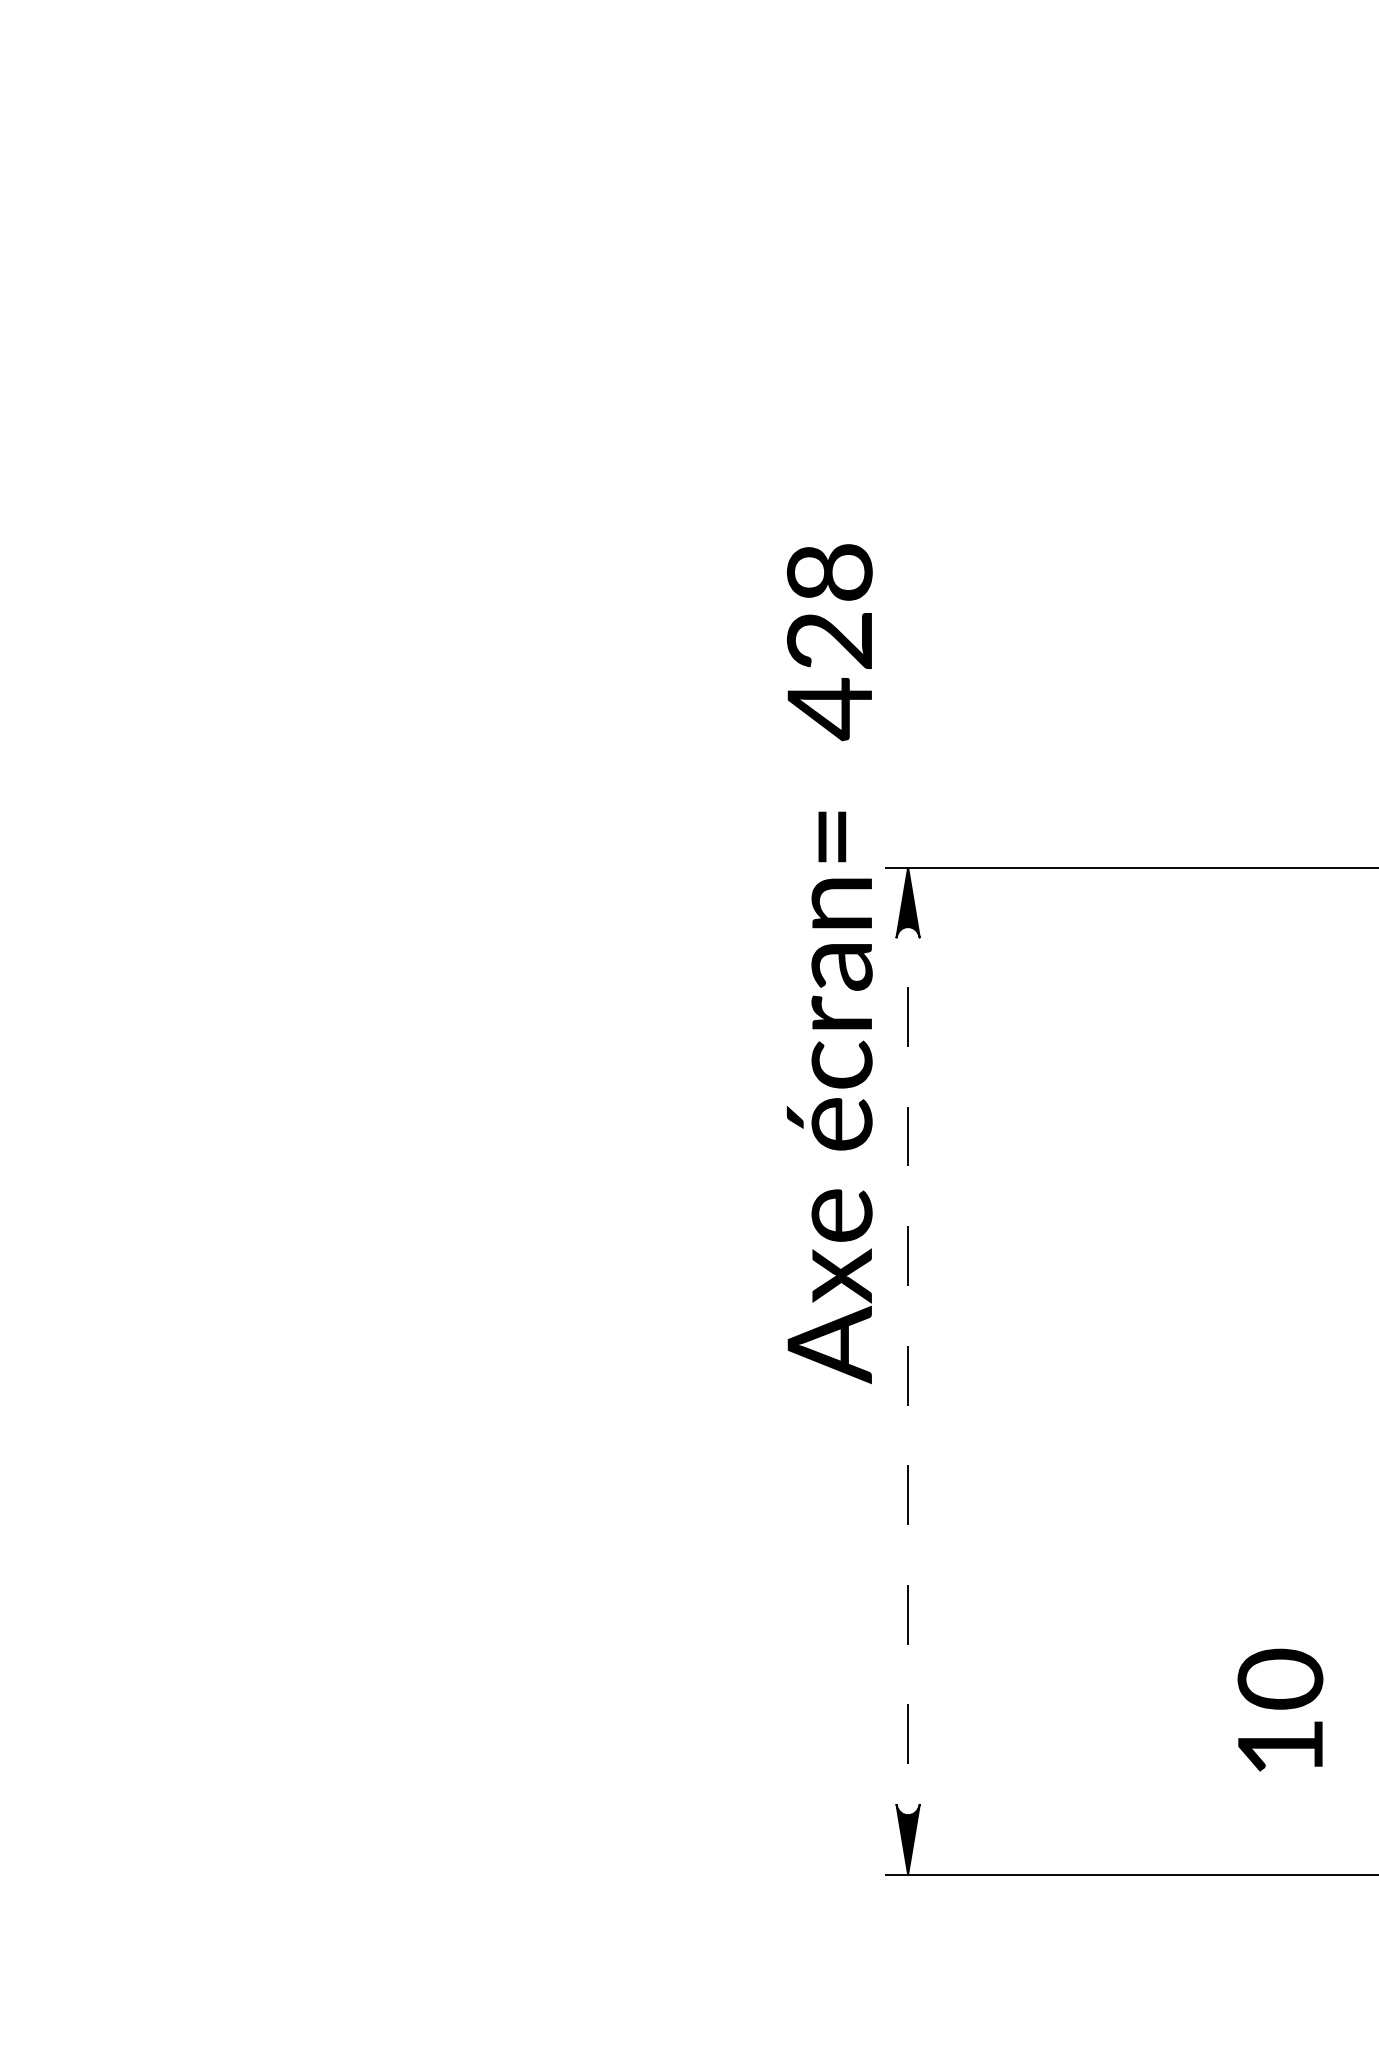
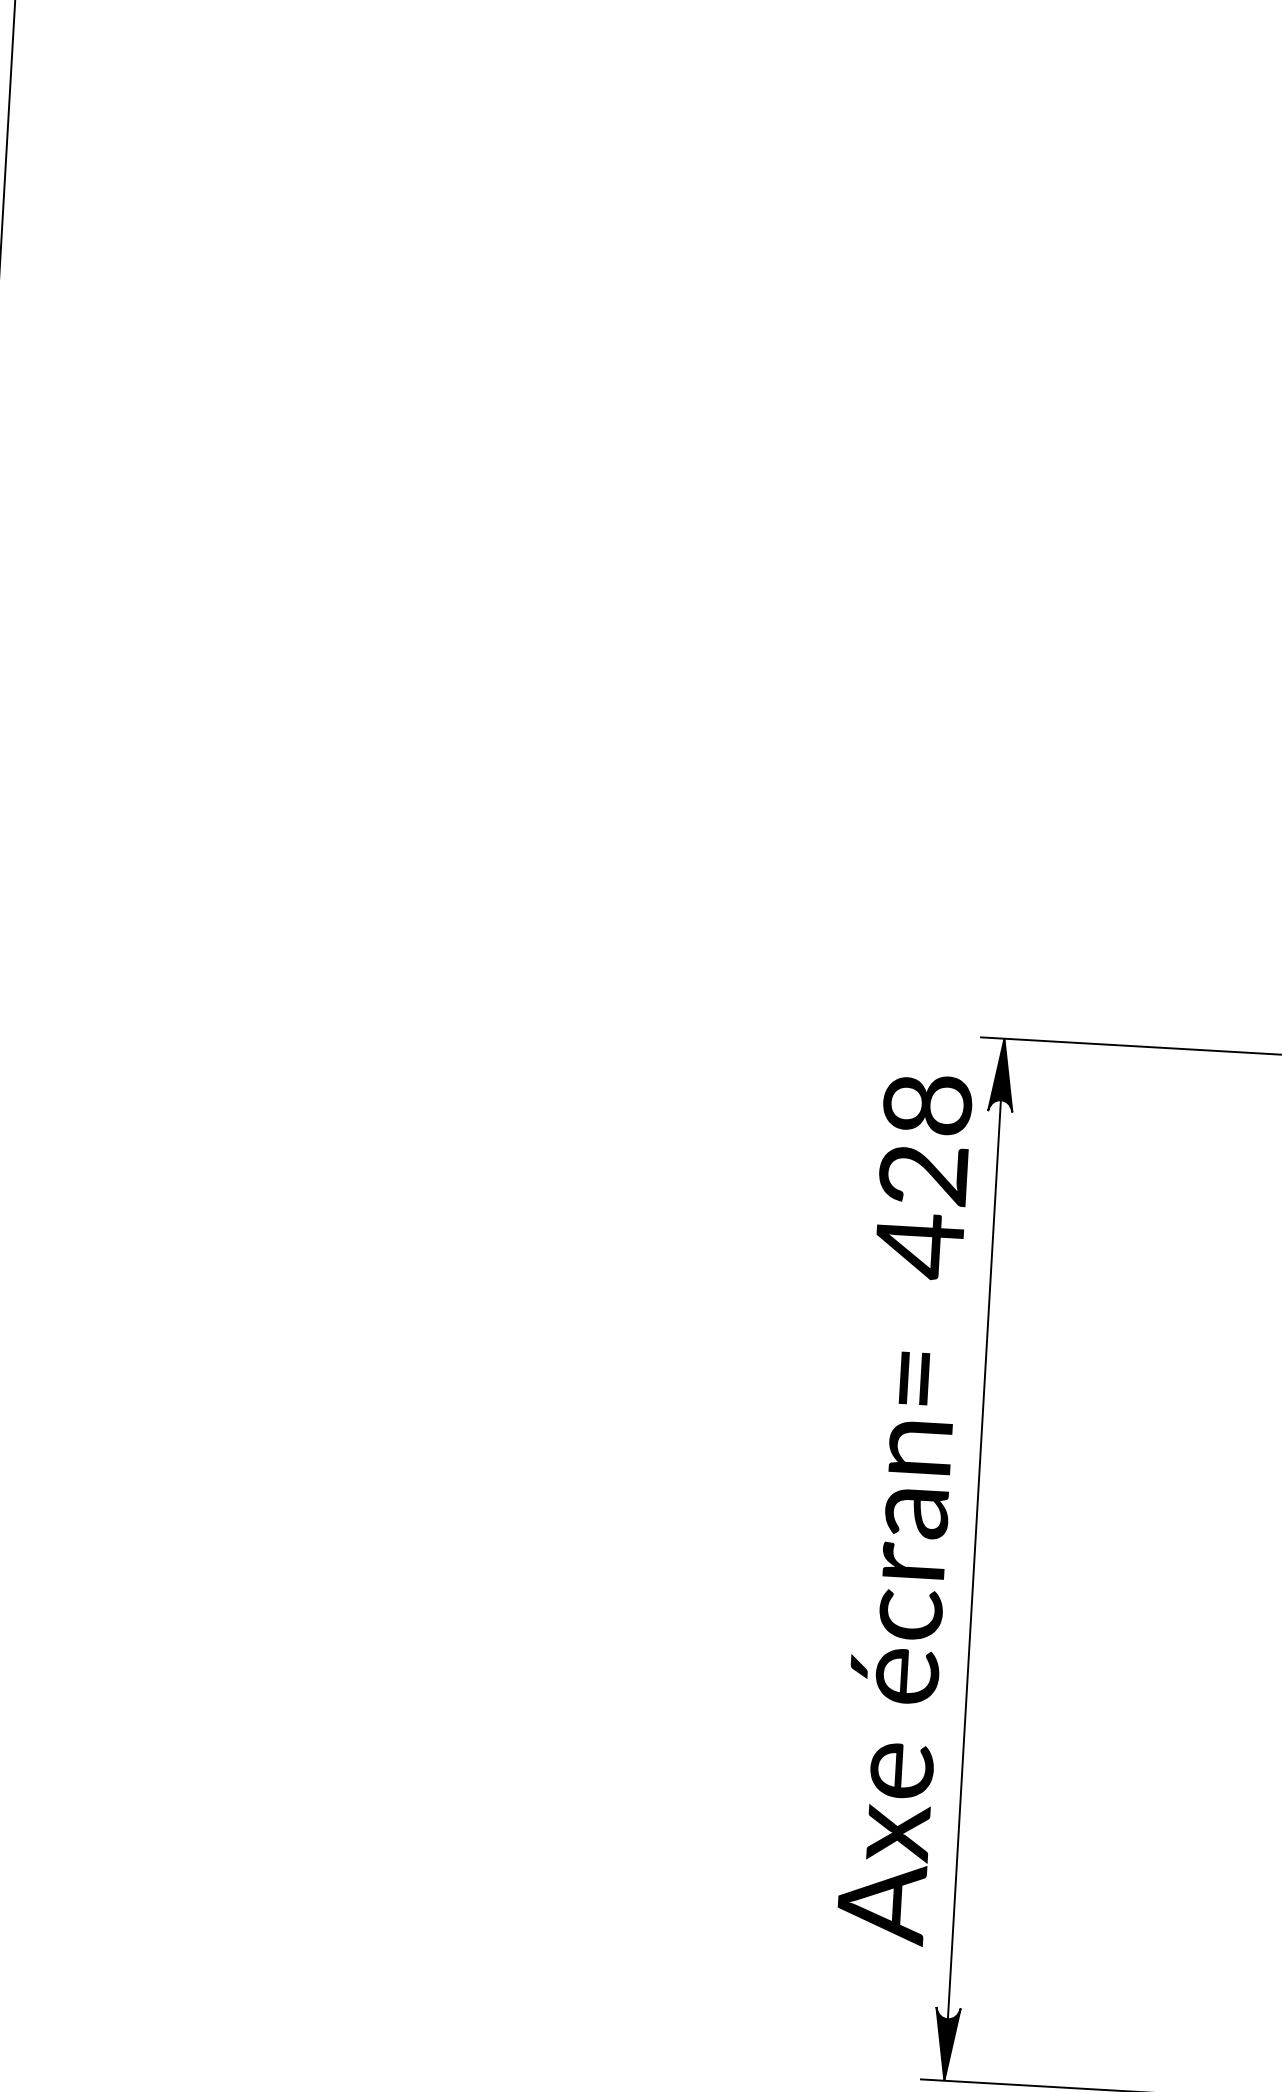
text: (829, 964) -> (903, 1510), moved
line: (908, 1371) -> (974, 1560), dashed -> solid

